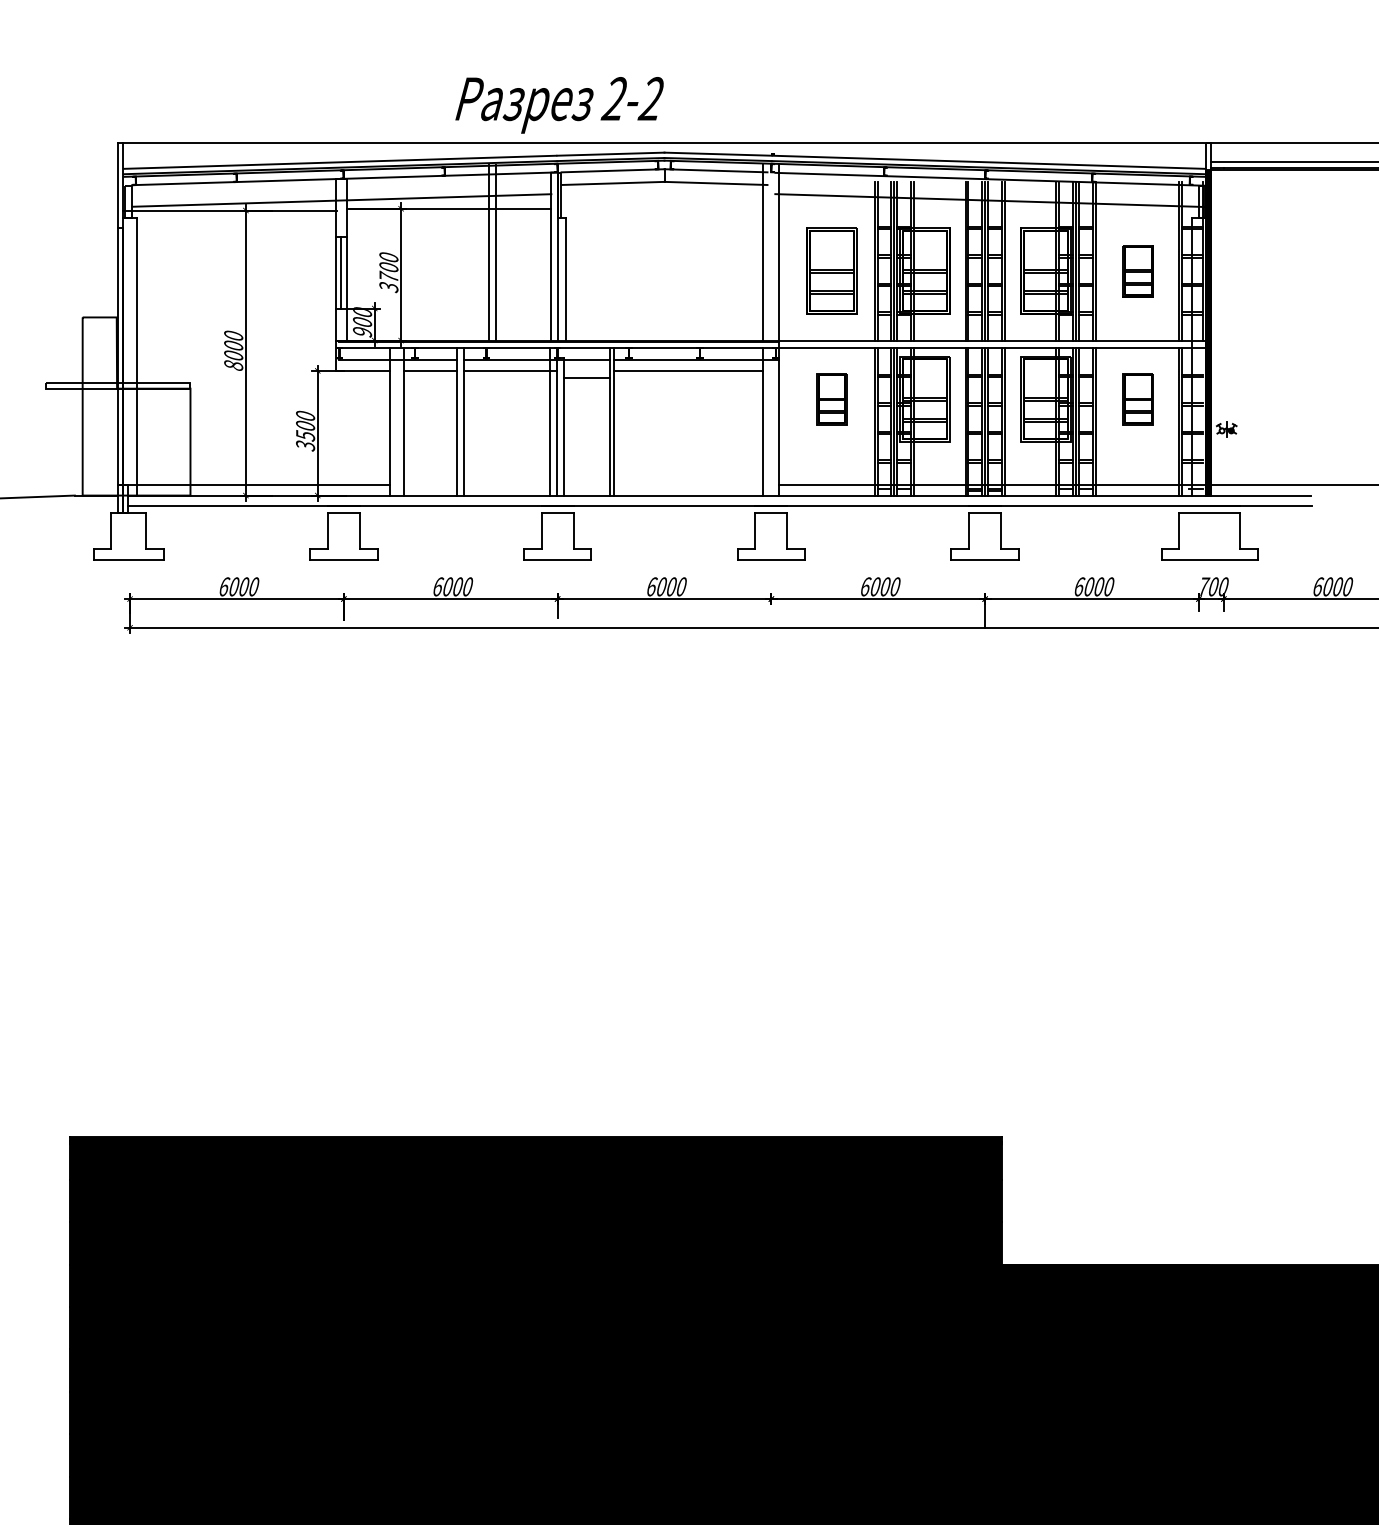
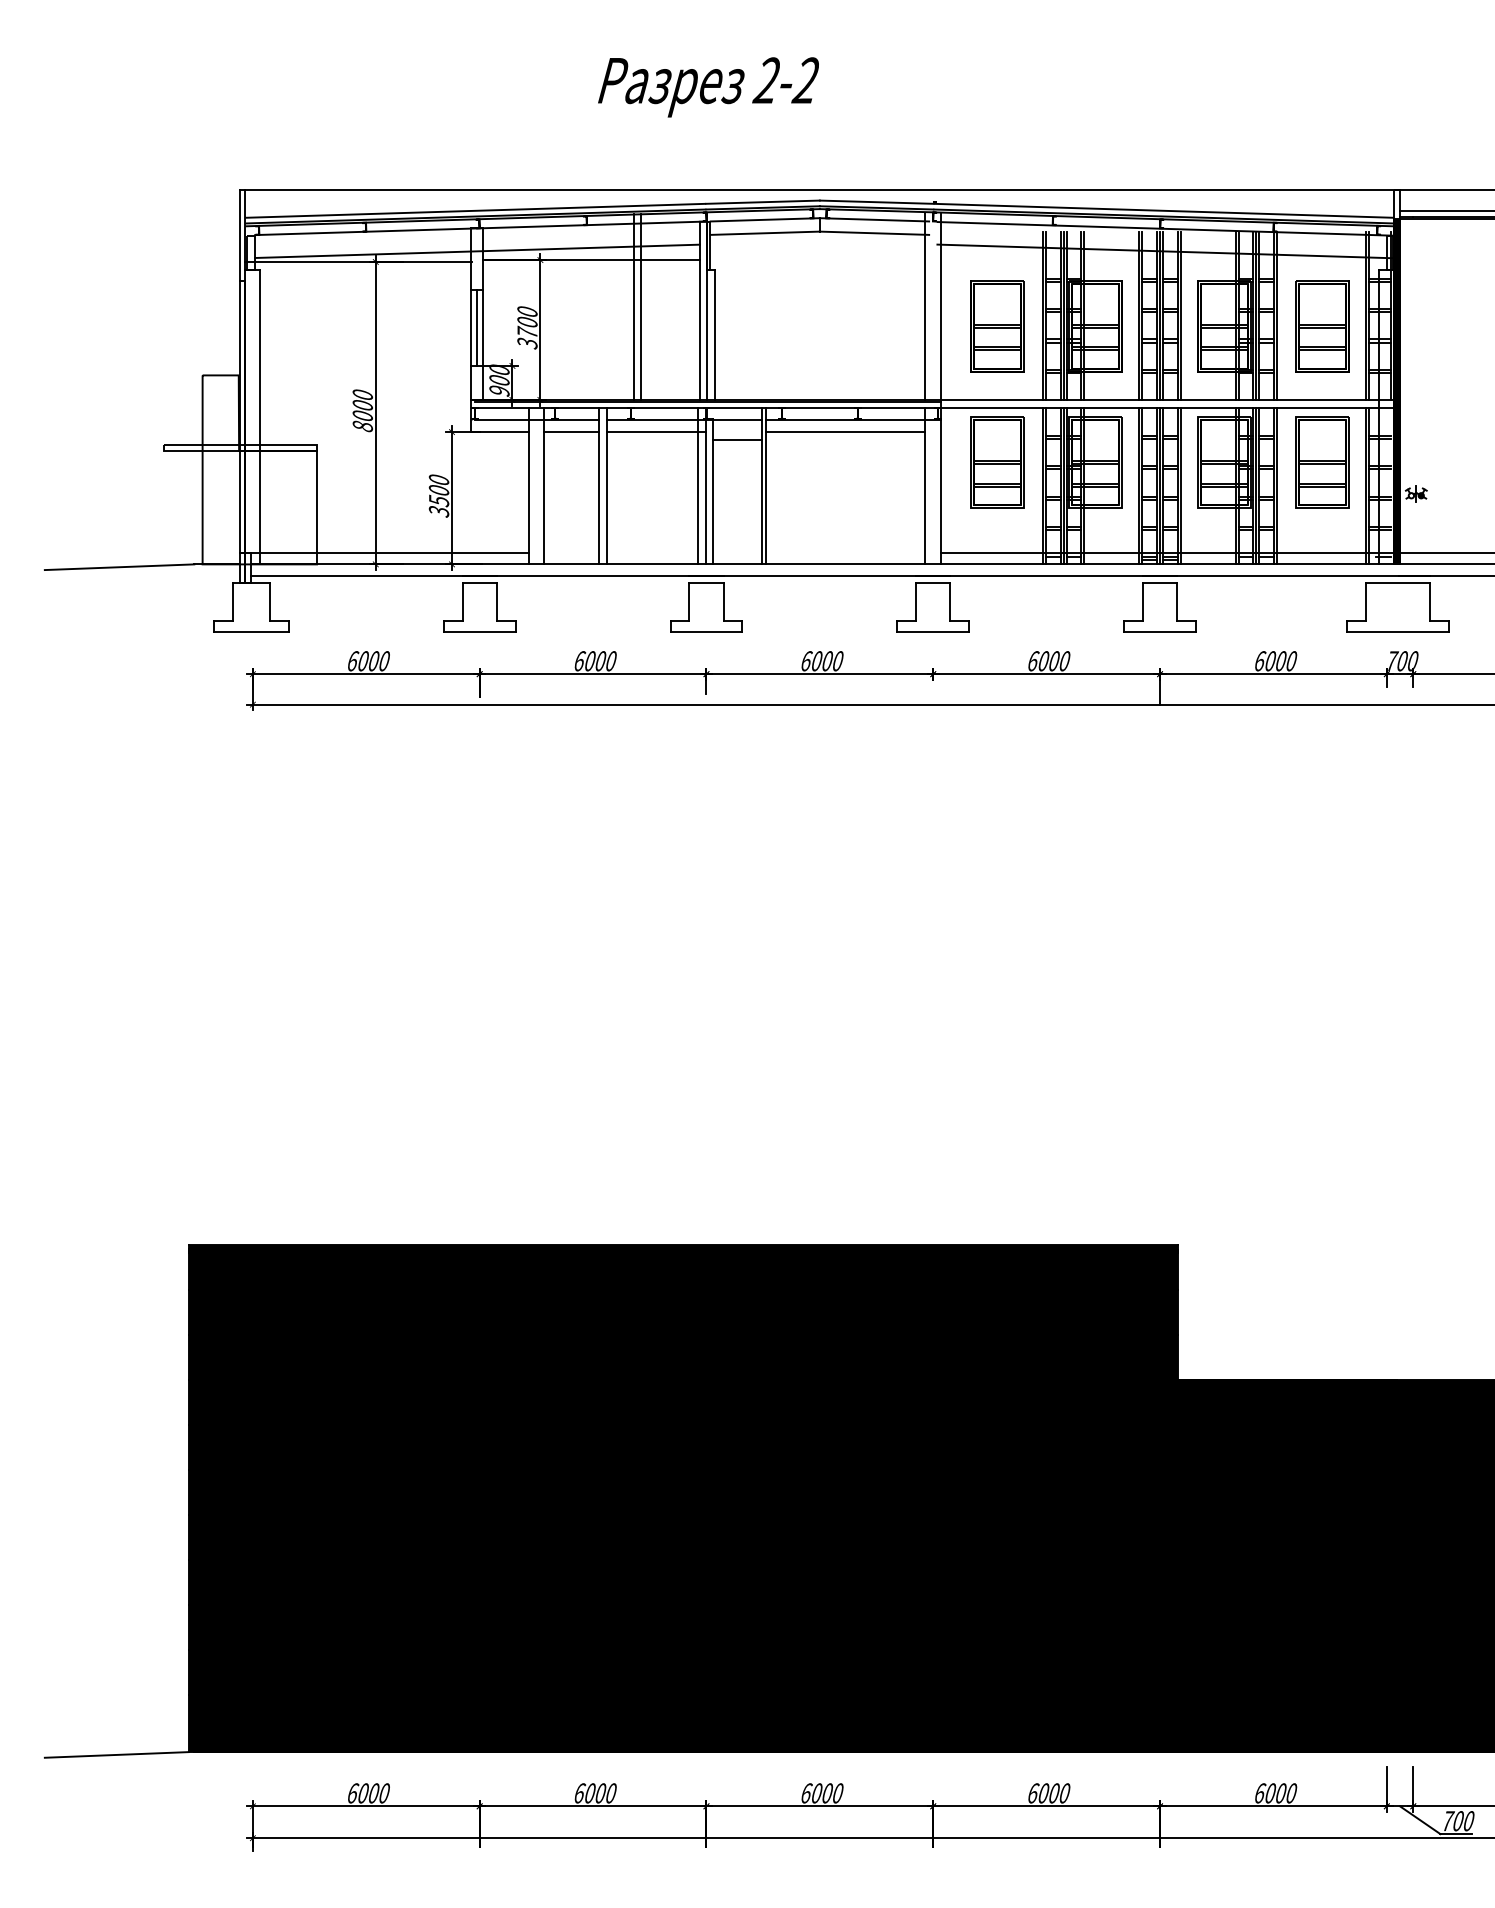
text: (559, 105) -> (708, 87), moved
part: (1138, 271) -> (1322, 326), size x1.67
part: (831, 399) -> (997, 462), size x1.67
part: (1138, 399) -> (1322, 462), size x1.67

